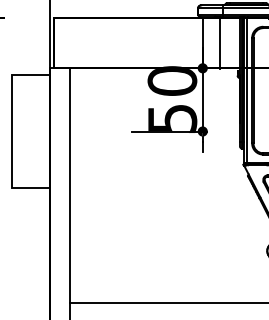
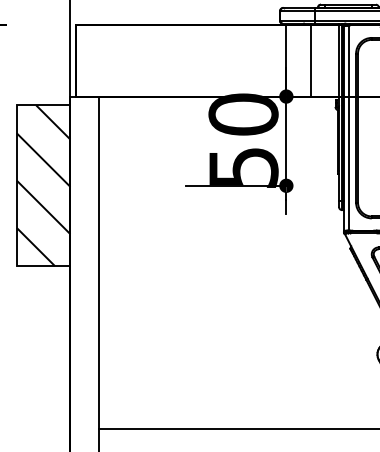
hatch: (30, 131) -> (43, 185), added

